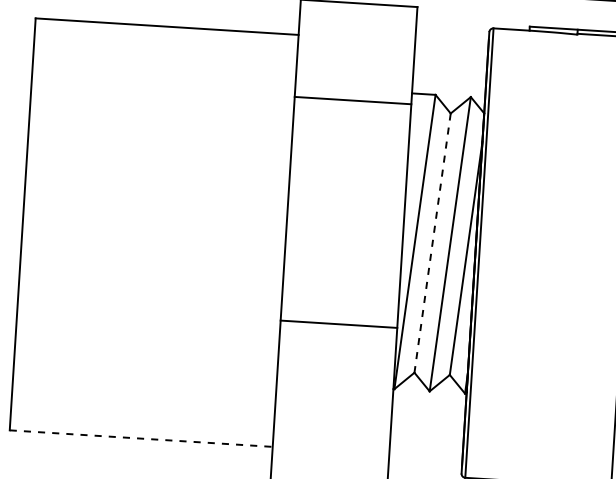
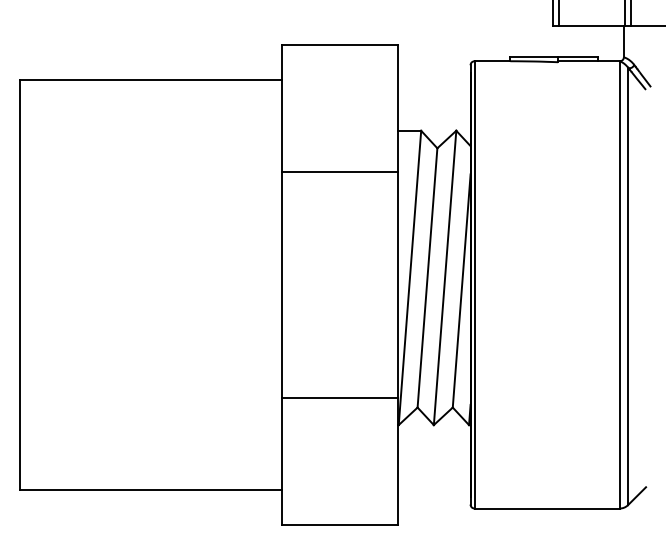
line: (352, 100) -> (339, 171), moved
line: (432, 243) -> (427, 278), dashed -> solid
line: (338, 324) -> (339, 398), moved
line: (140, 438) -> (150, 489), dashed -> solid

